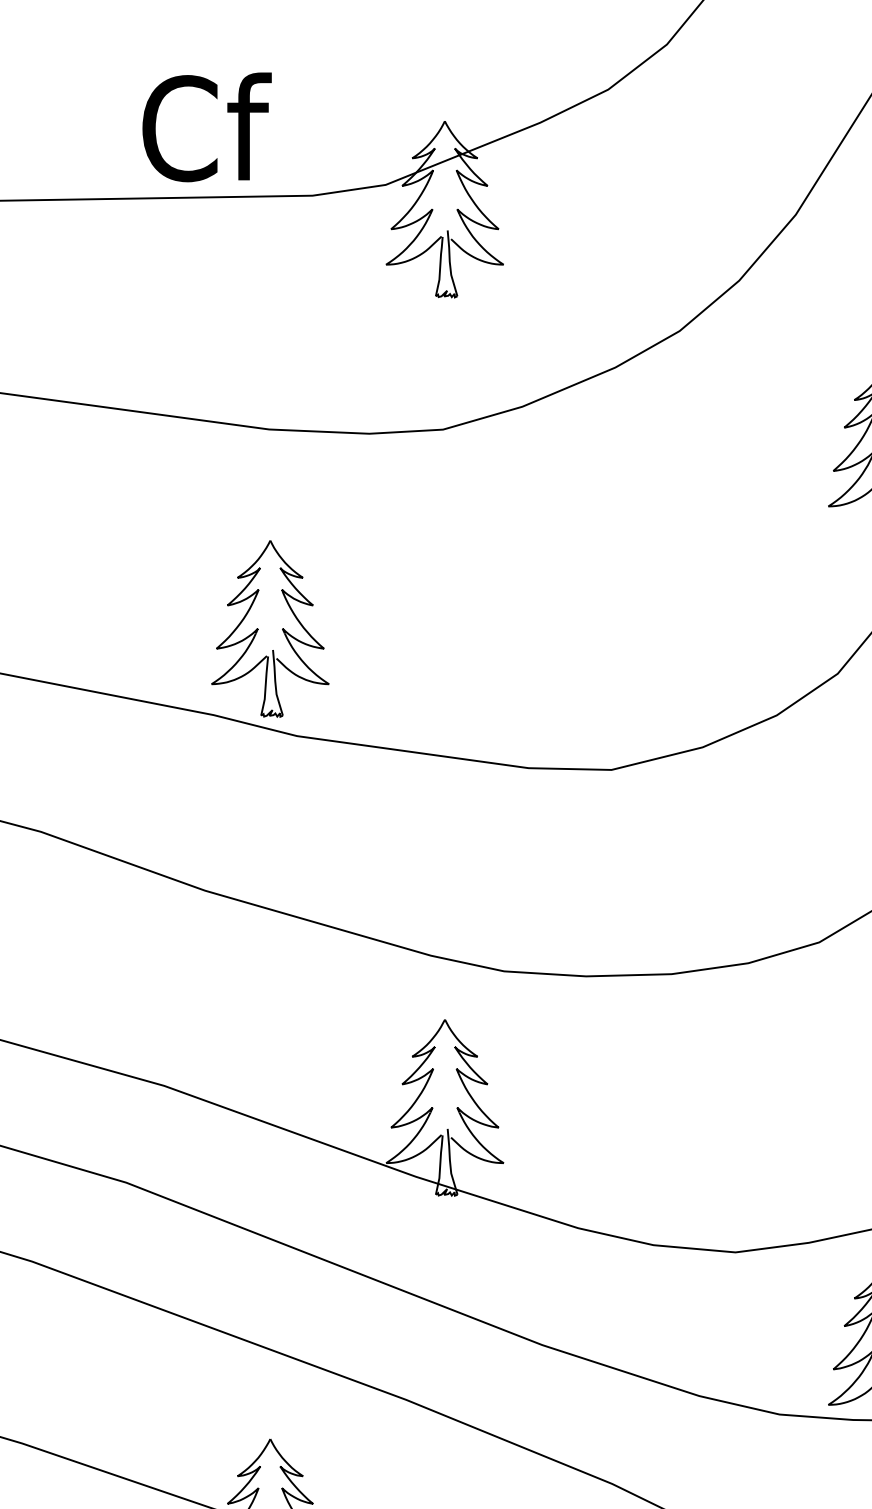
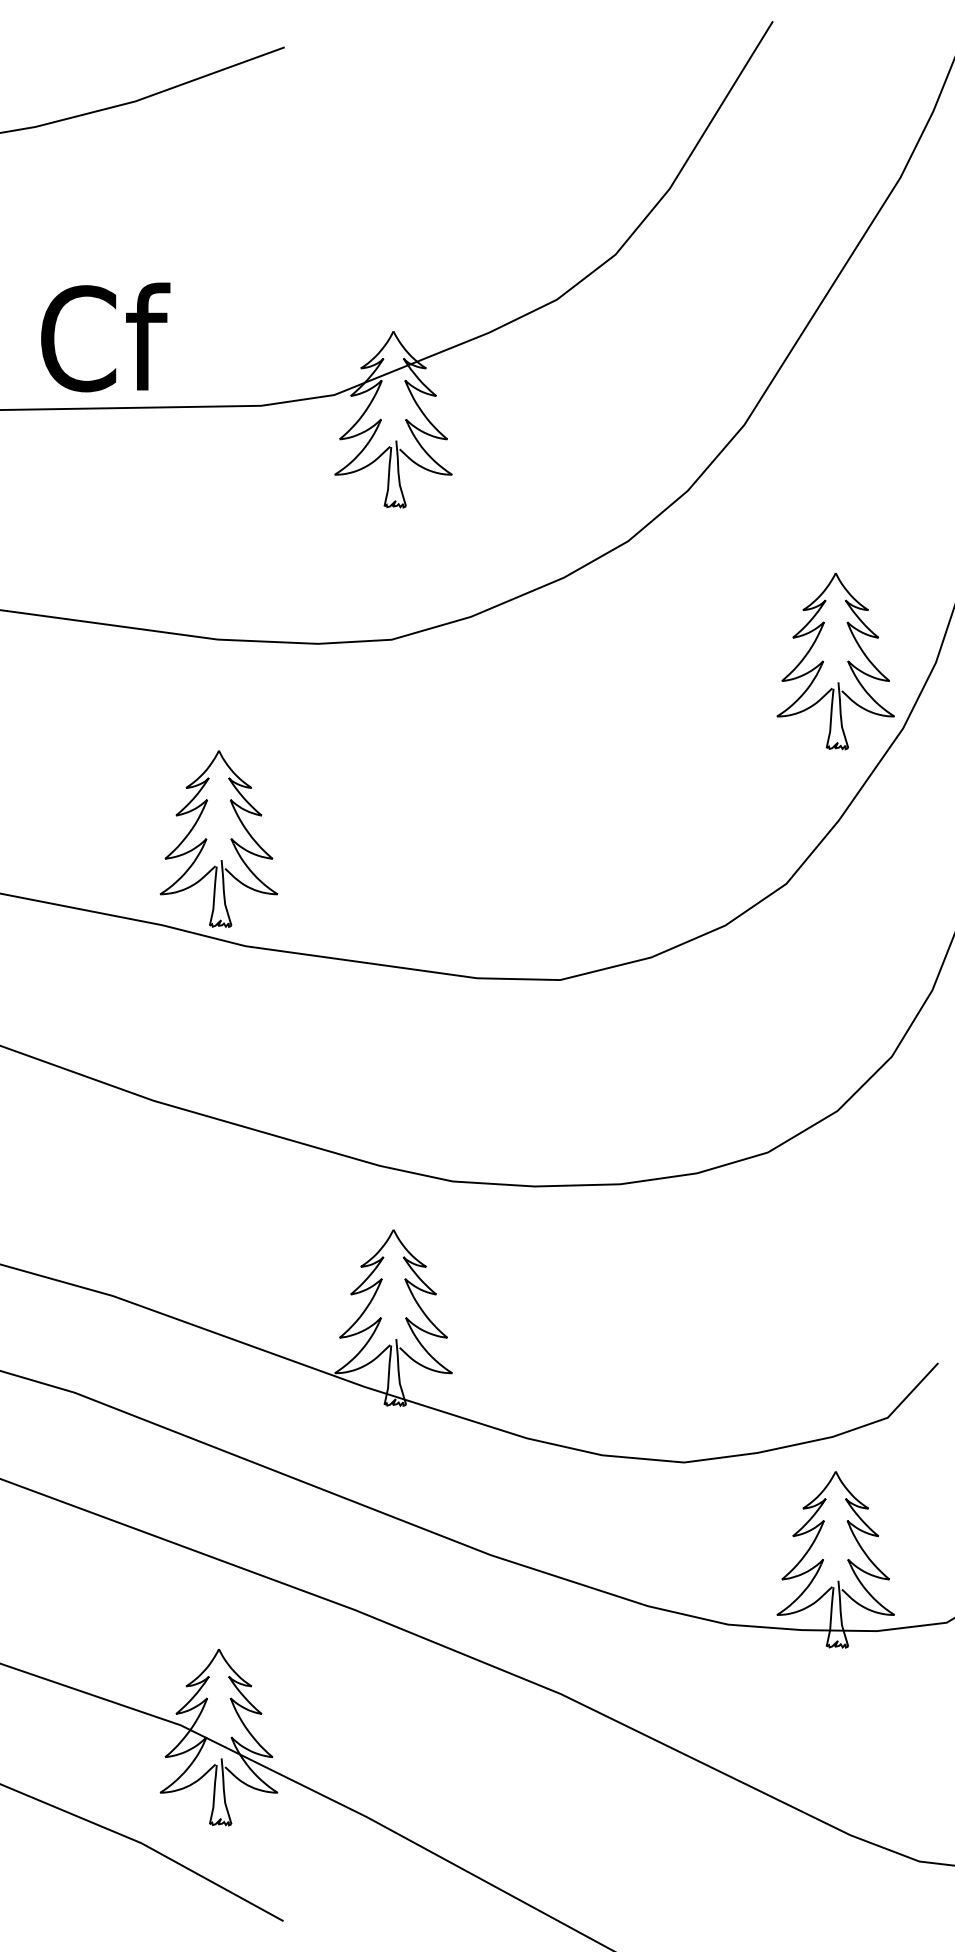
text: (206, 127) -> (105, 337), moved

